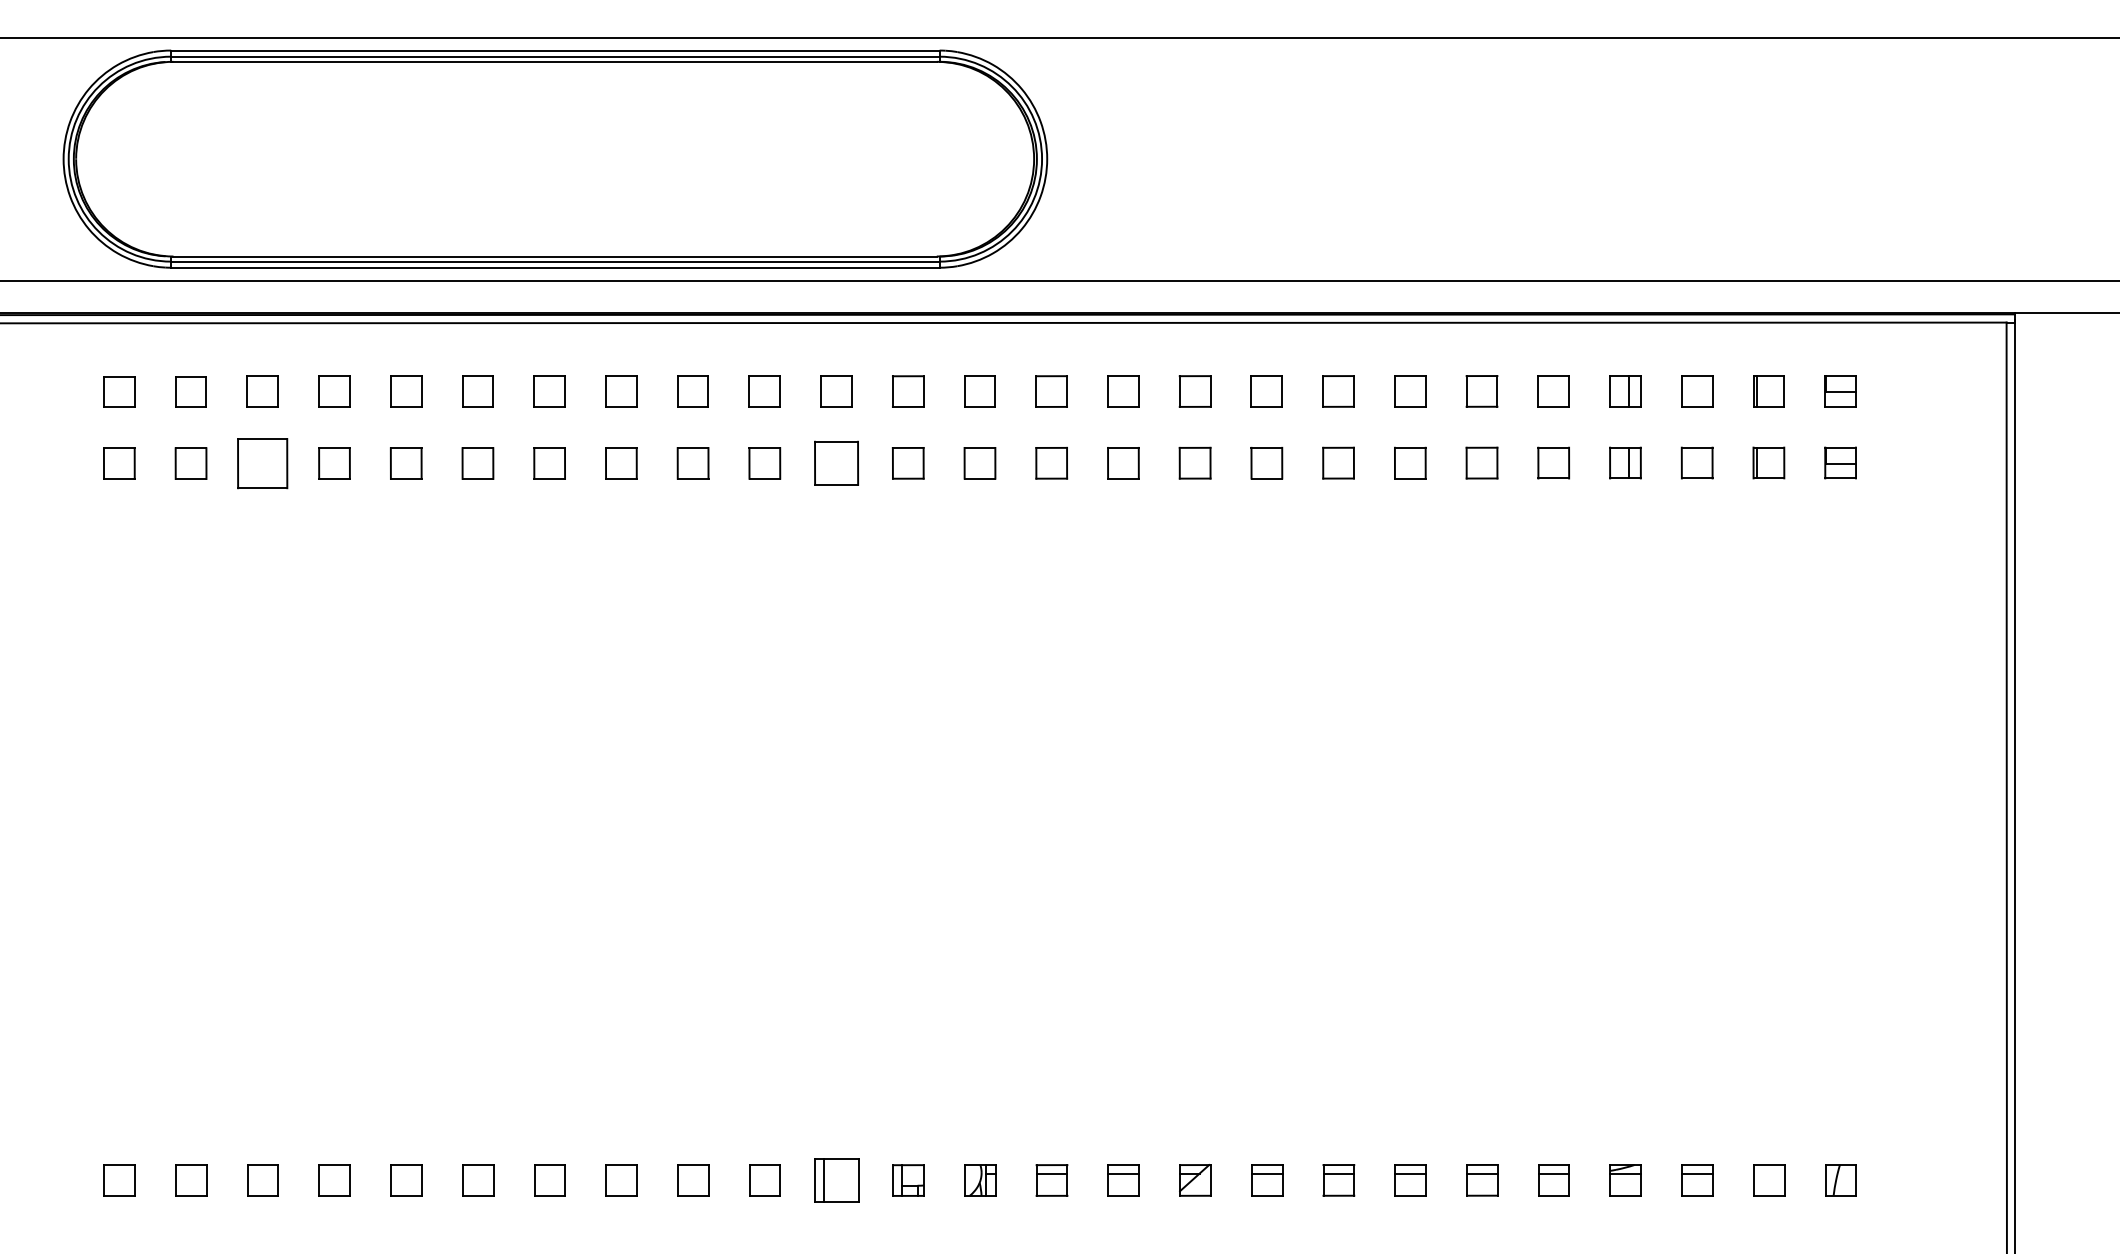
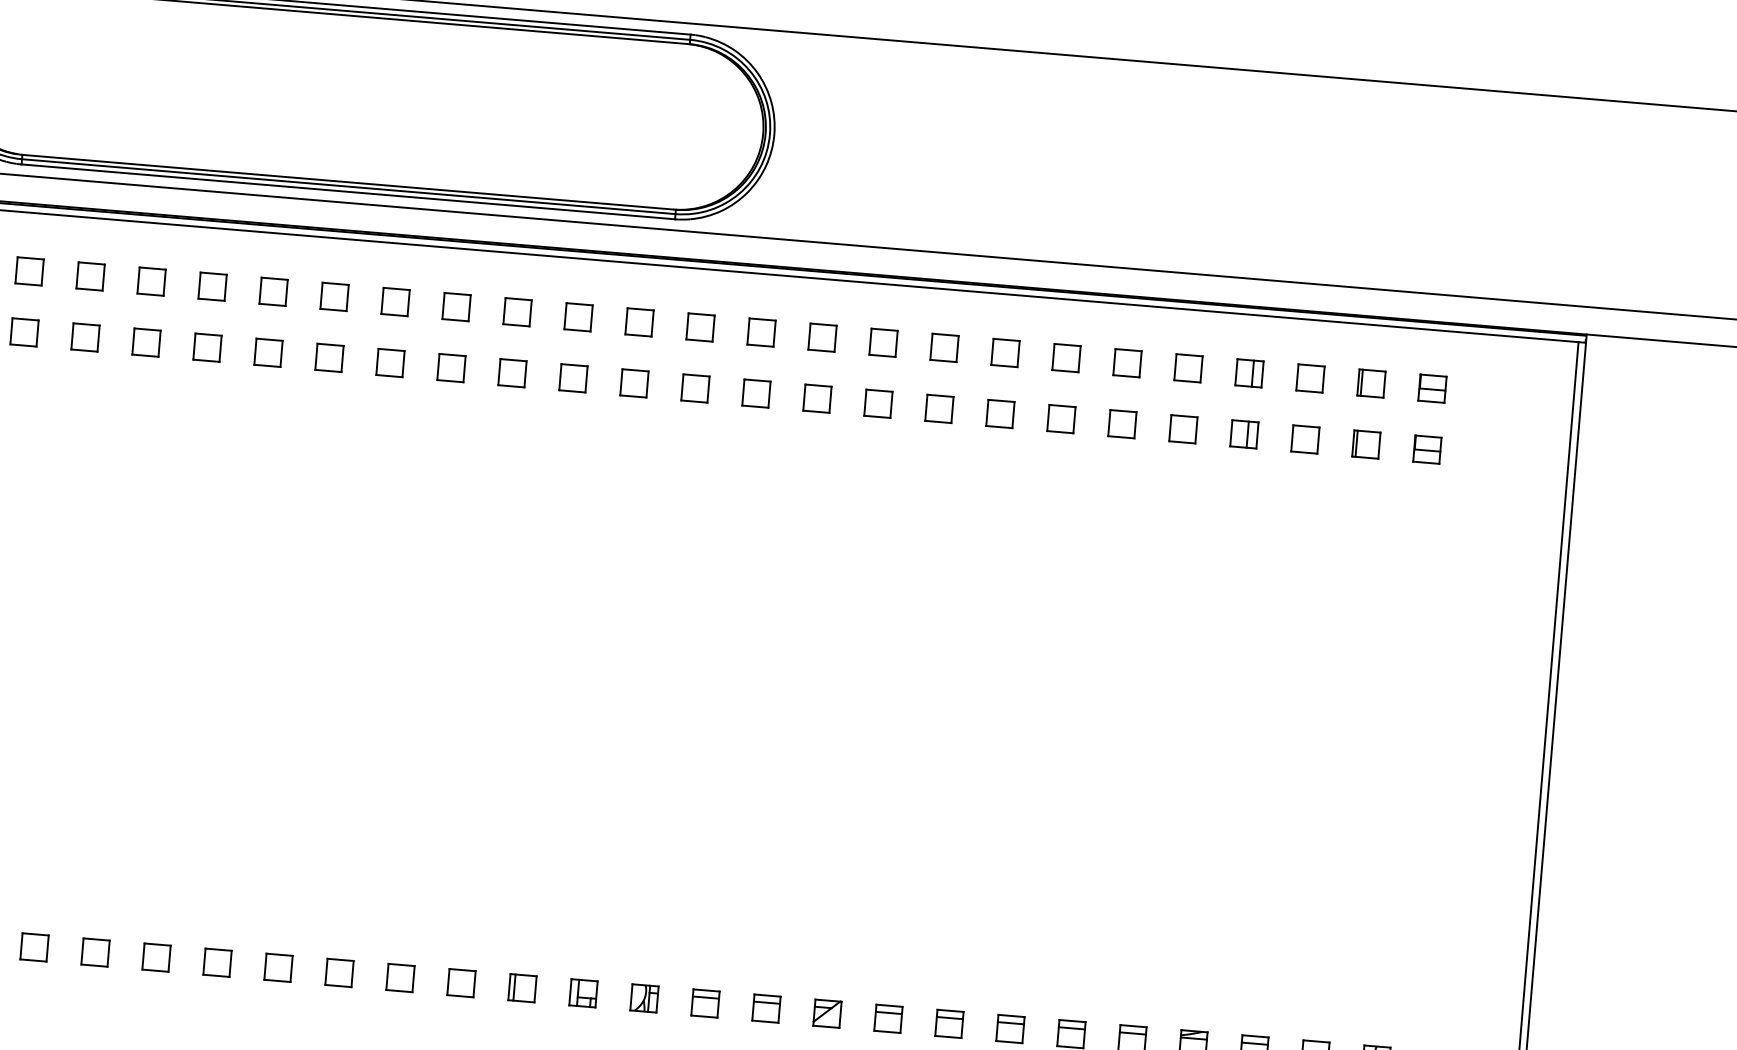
part: (262, 463) -> (85, 337), size x0.62
part: (836, 463) -> (573, 378), size x0.71
part: (836, 1180) -> (522, 988), size x0.71

